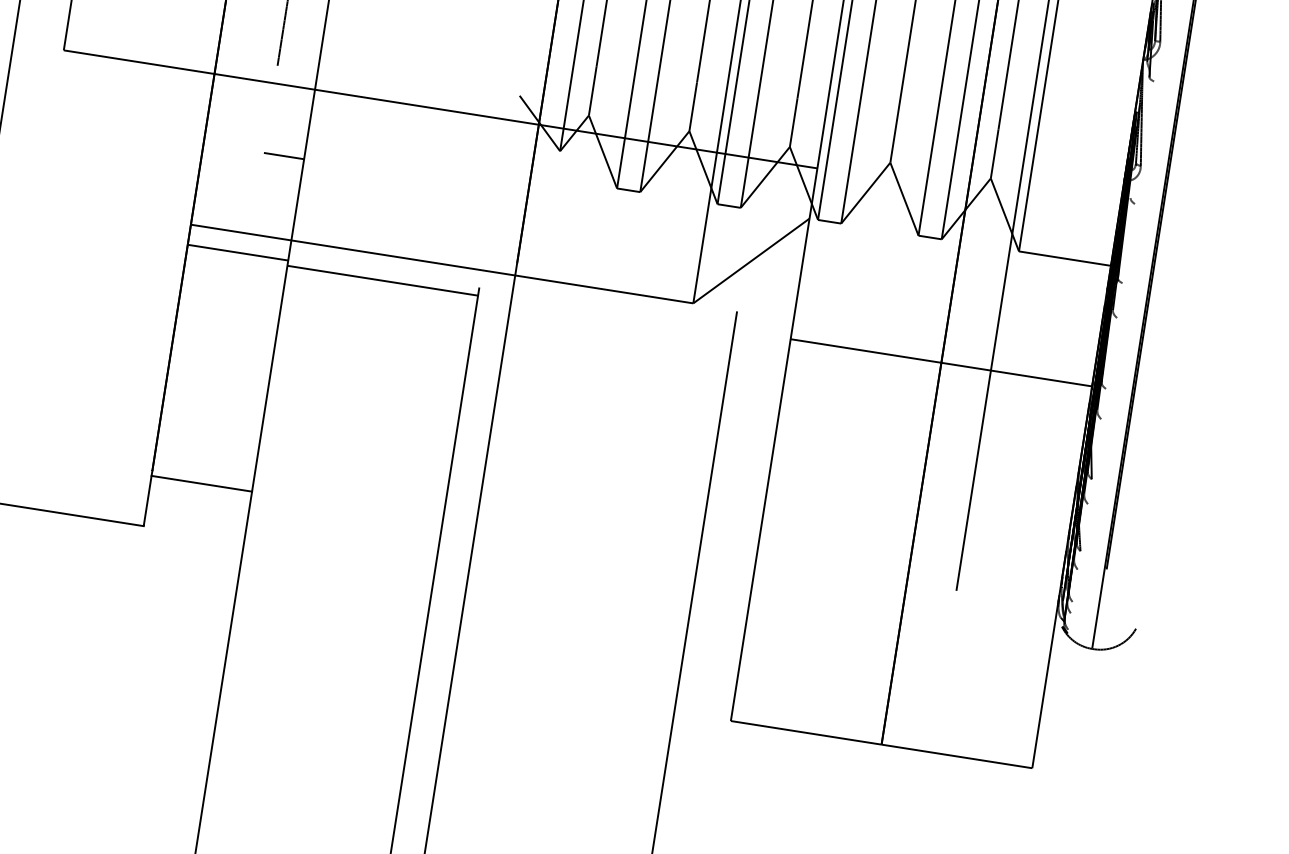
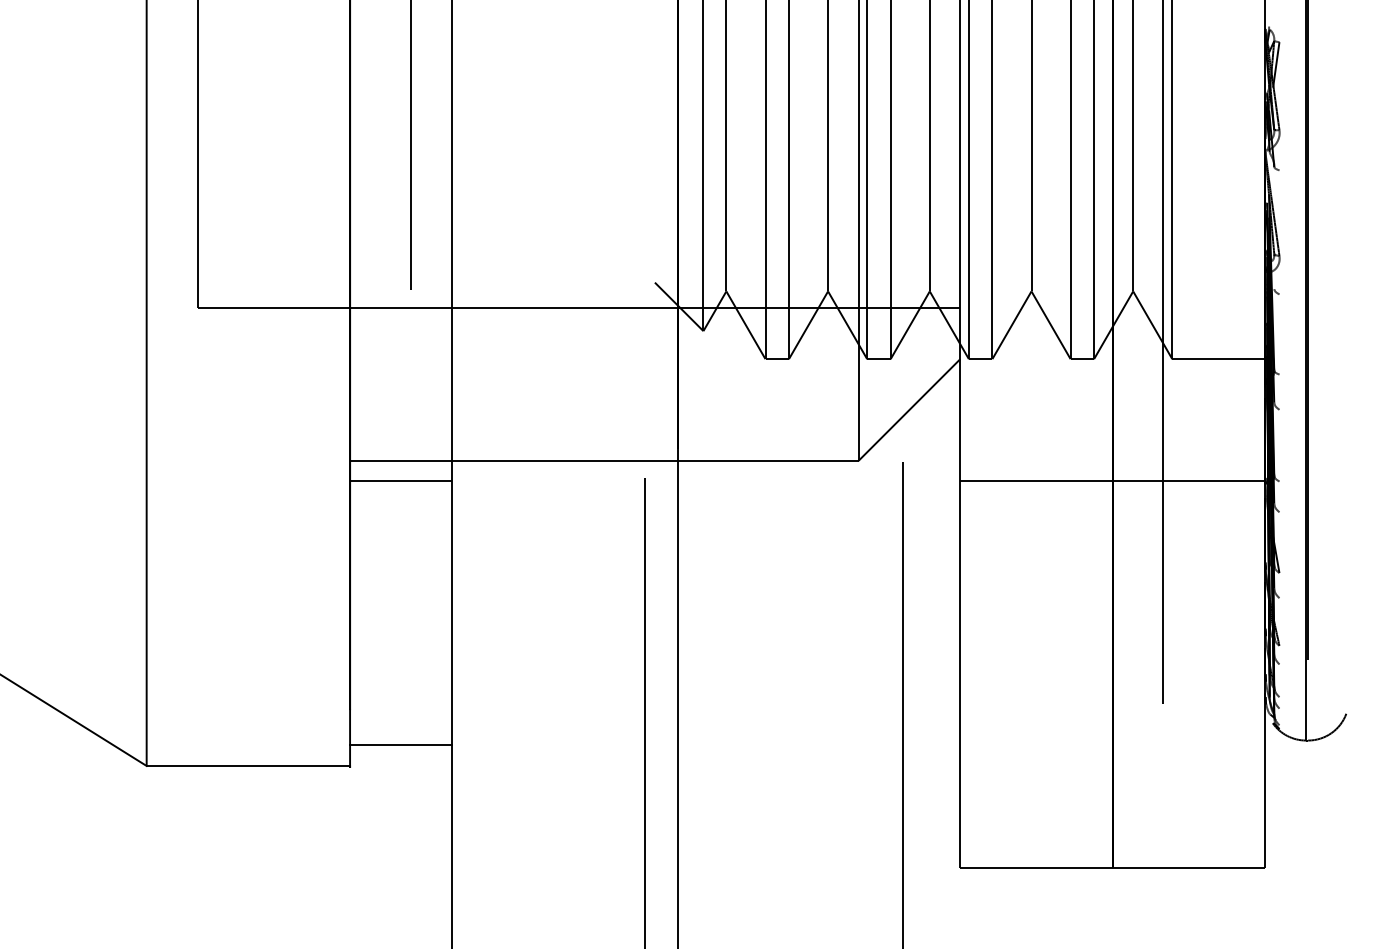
line: (284, 155) -> (431, 378), removed
line: (382, 280) -> (547, 486), removed
line: (201, 484) -> (400, 745), moved

